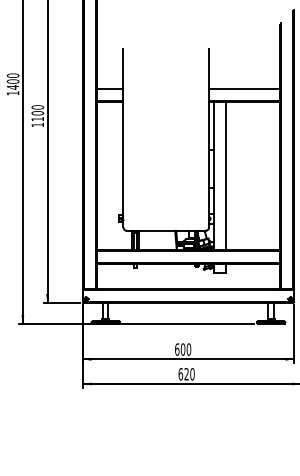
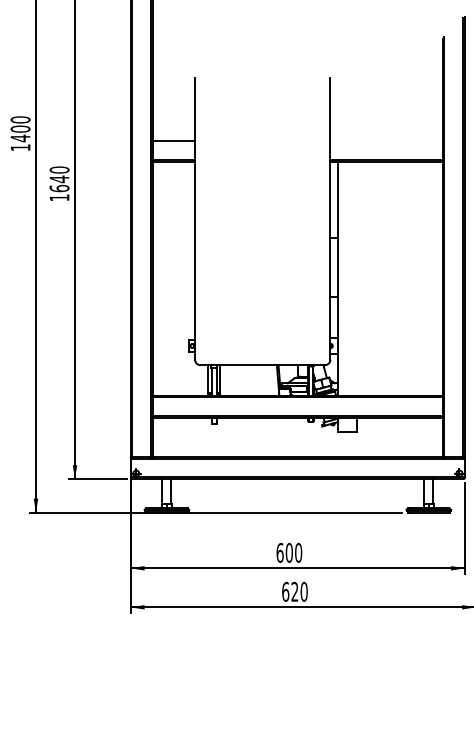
line: (244, 89) -> (386, 141), removed
text: (37, 115) -> (59, 182), 1100 -> 1640
line: (225, 176) -> (356, 279), removed

